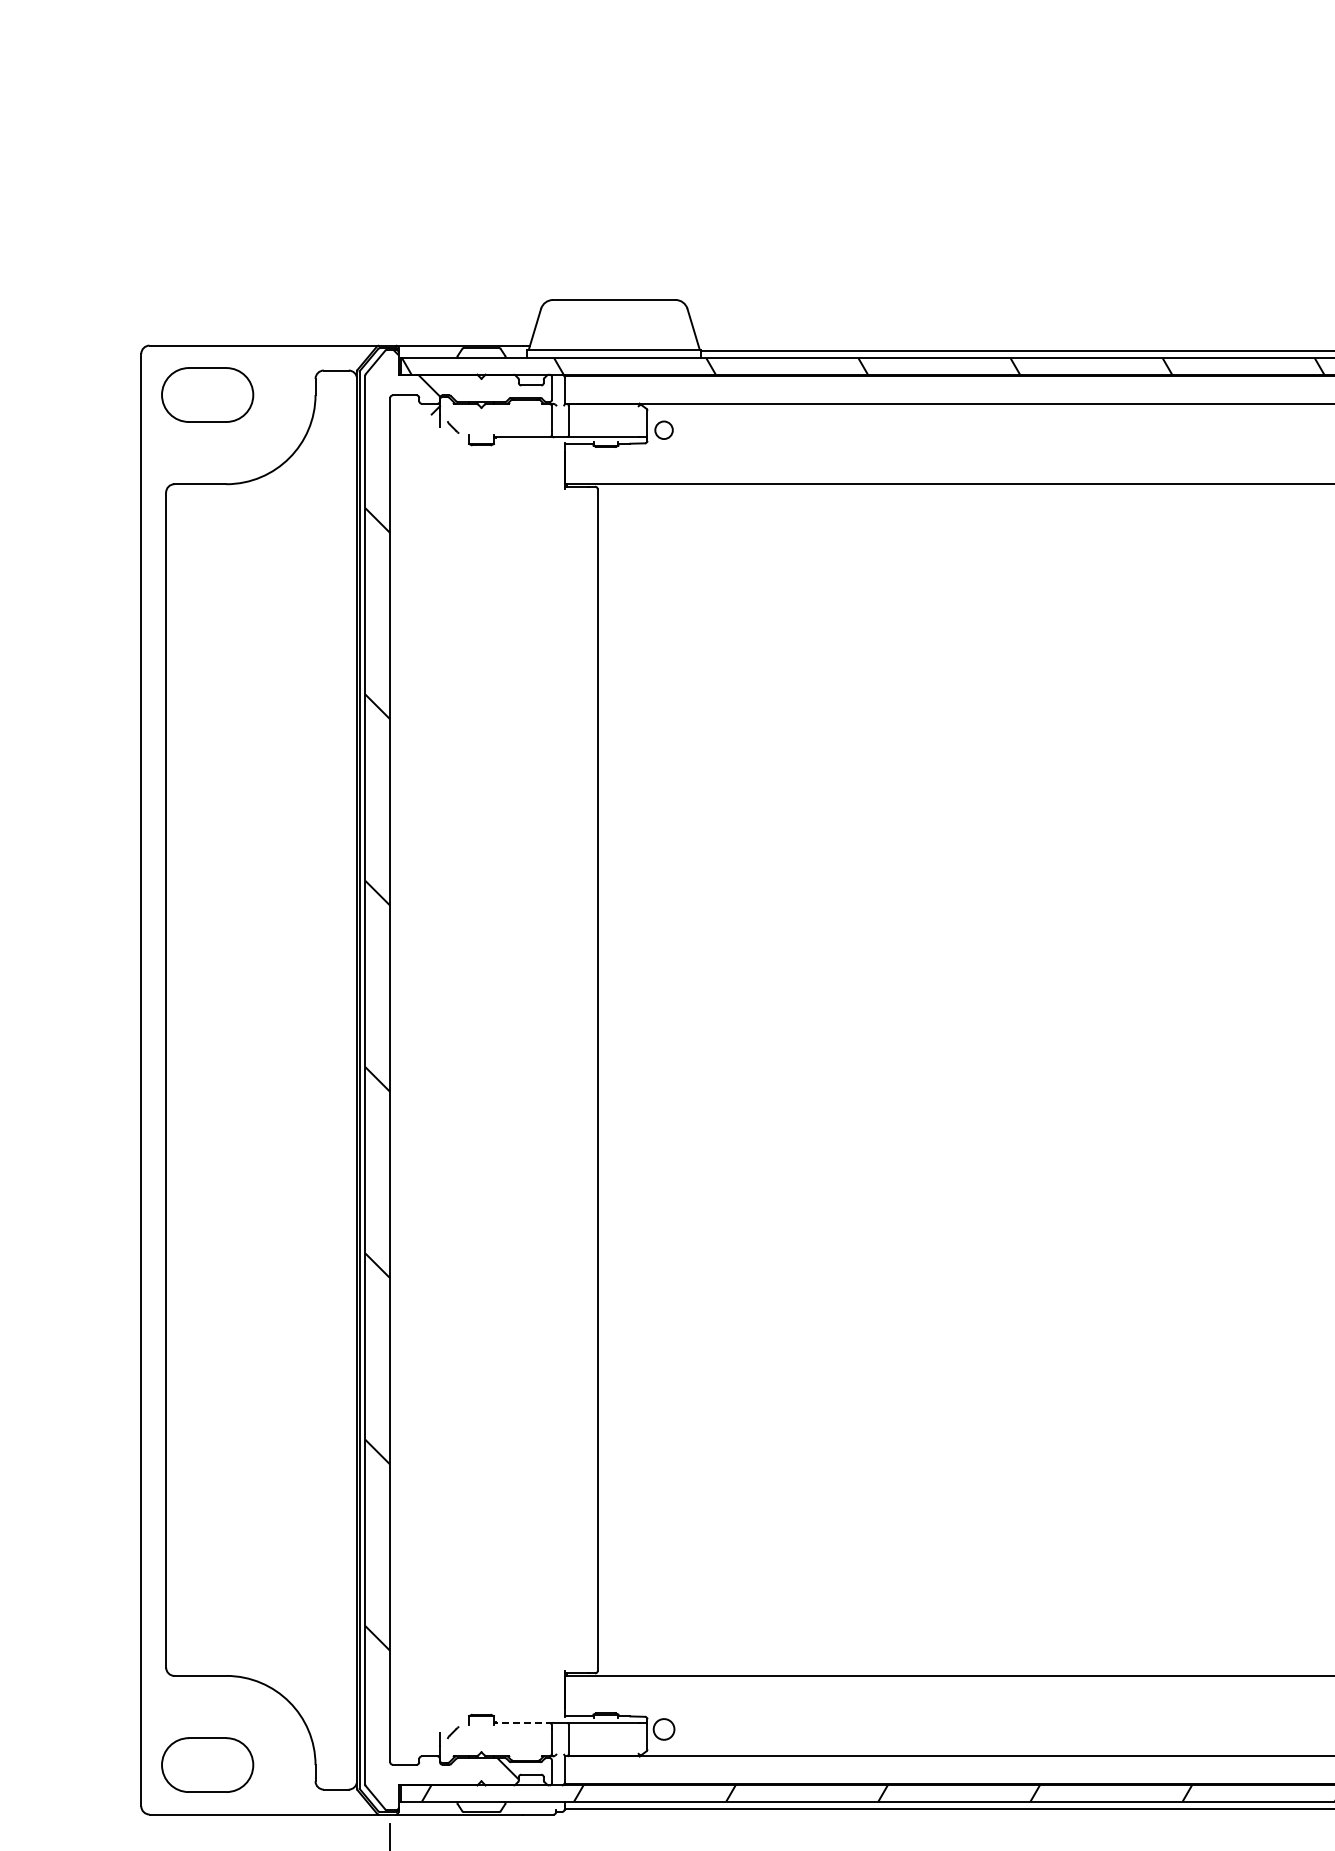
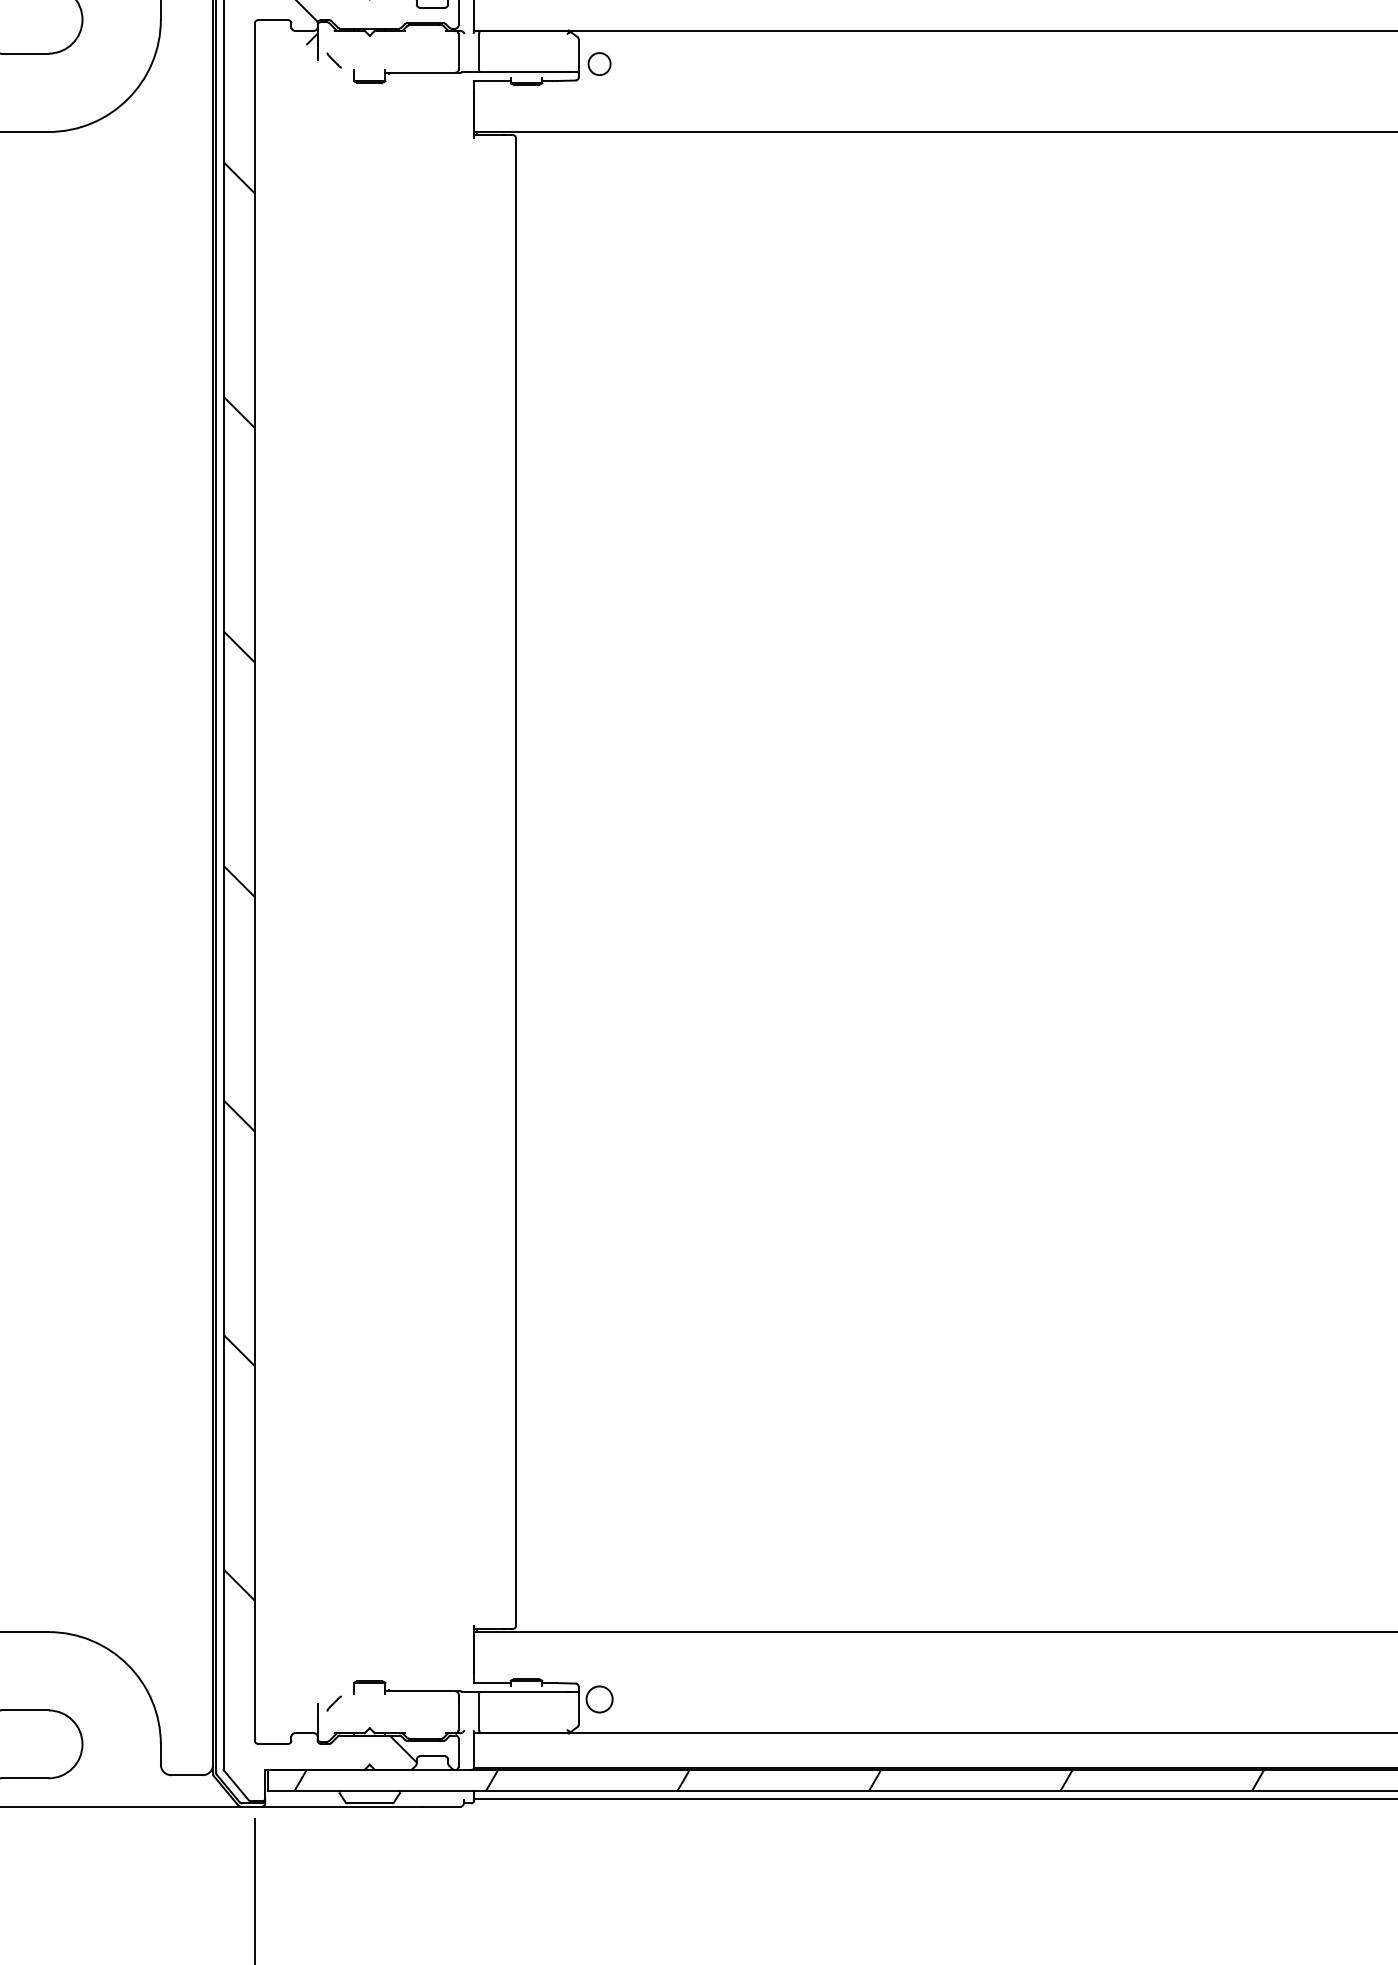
line: (522, 1722) -> (421, 1690), dashed -> solid

